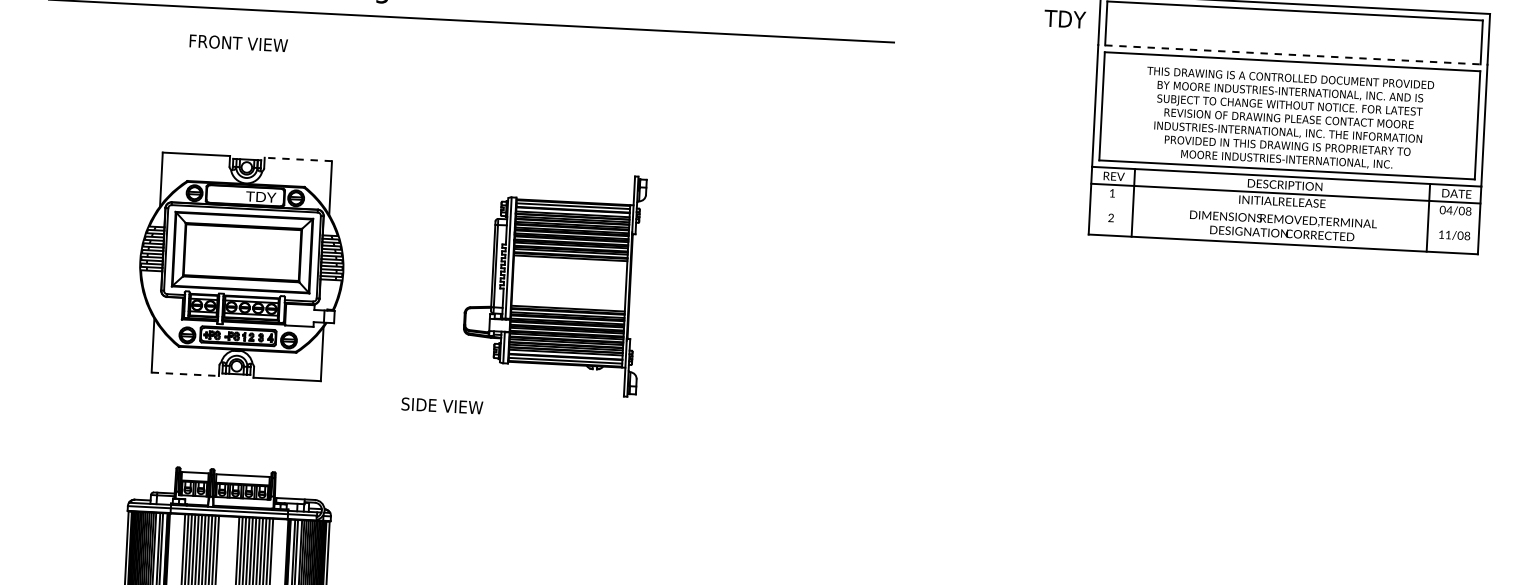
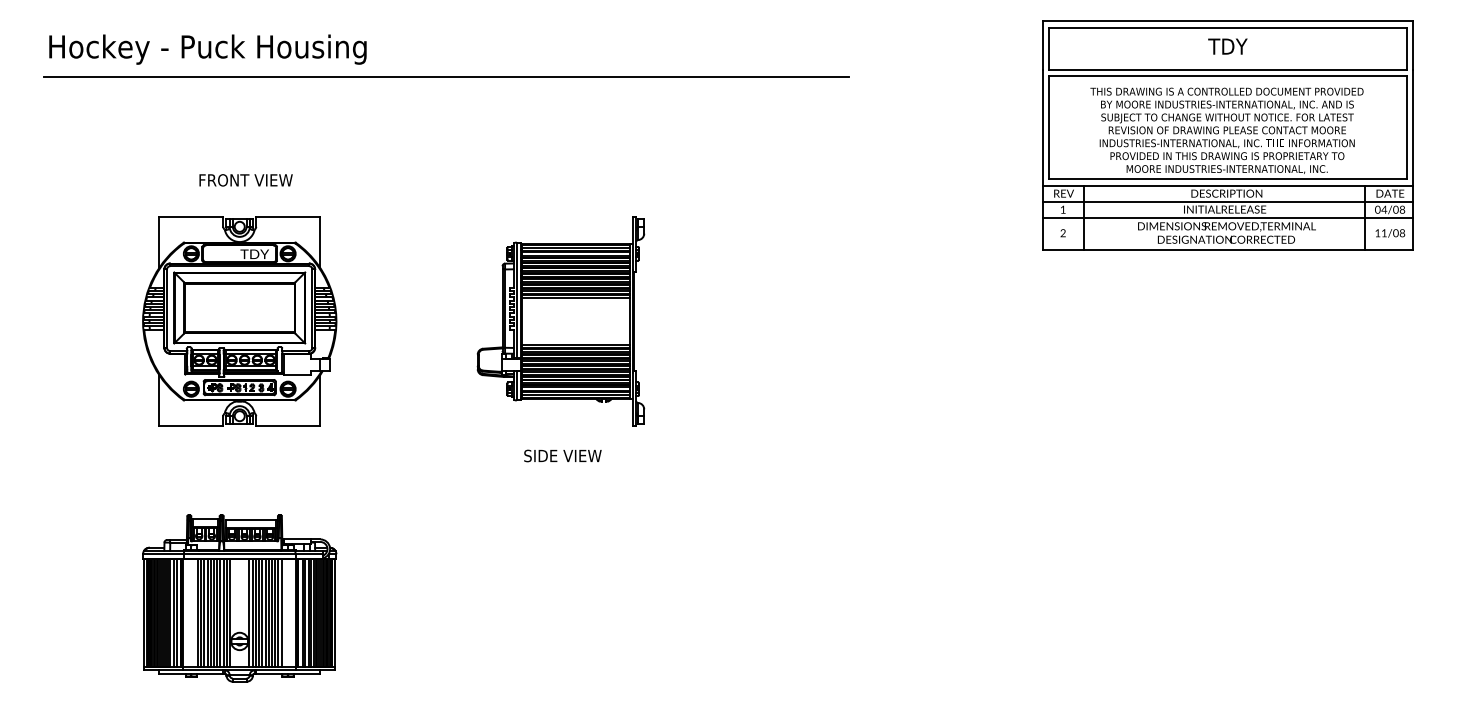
text: (1064, 19) -> (1227, 46), moved
text: (238, 43) -> (245, 180), moved
line: (1292, 54) -> (1227, 69), dashed -> solid
line: (297, 159) -> (287, 216), dashed -> solid
line: (1284, 210) -> (1227, 217), added
part: (553, 282) -> (560, 321), moved
line: (185, 374) -> (191, 426), dashed -> solid
text: (441, 405) -> (562, 455), moved

